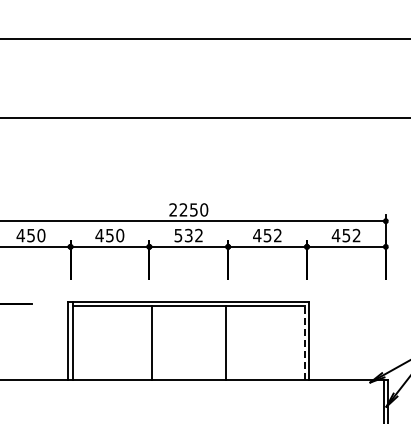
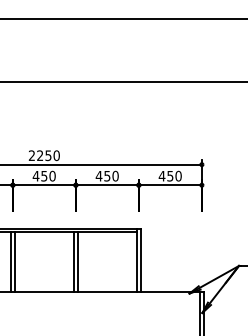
text: (188, 235) -> (44, 176), 532 -> 450
text: (277, 235) -> (115, 176), 452 -> 450
text: (356, 235) -> (178, 176), 452 -> 450
line: (304, 340) -> (136, 260), dashed -> solid
line: (147, 342) -> (11, 261), added
line: (230, 342) -> (77, 261), added

